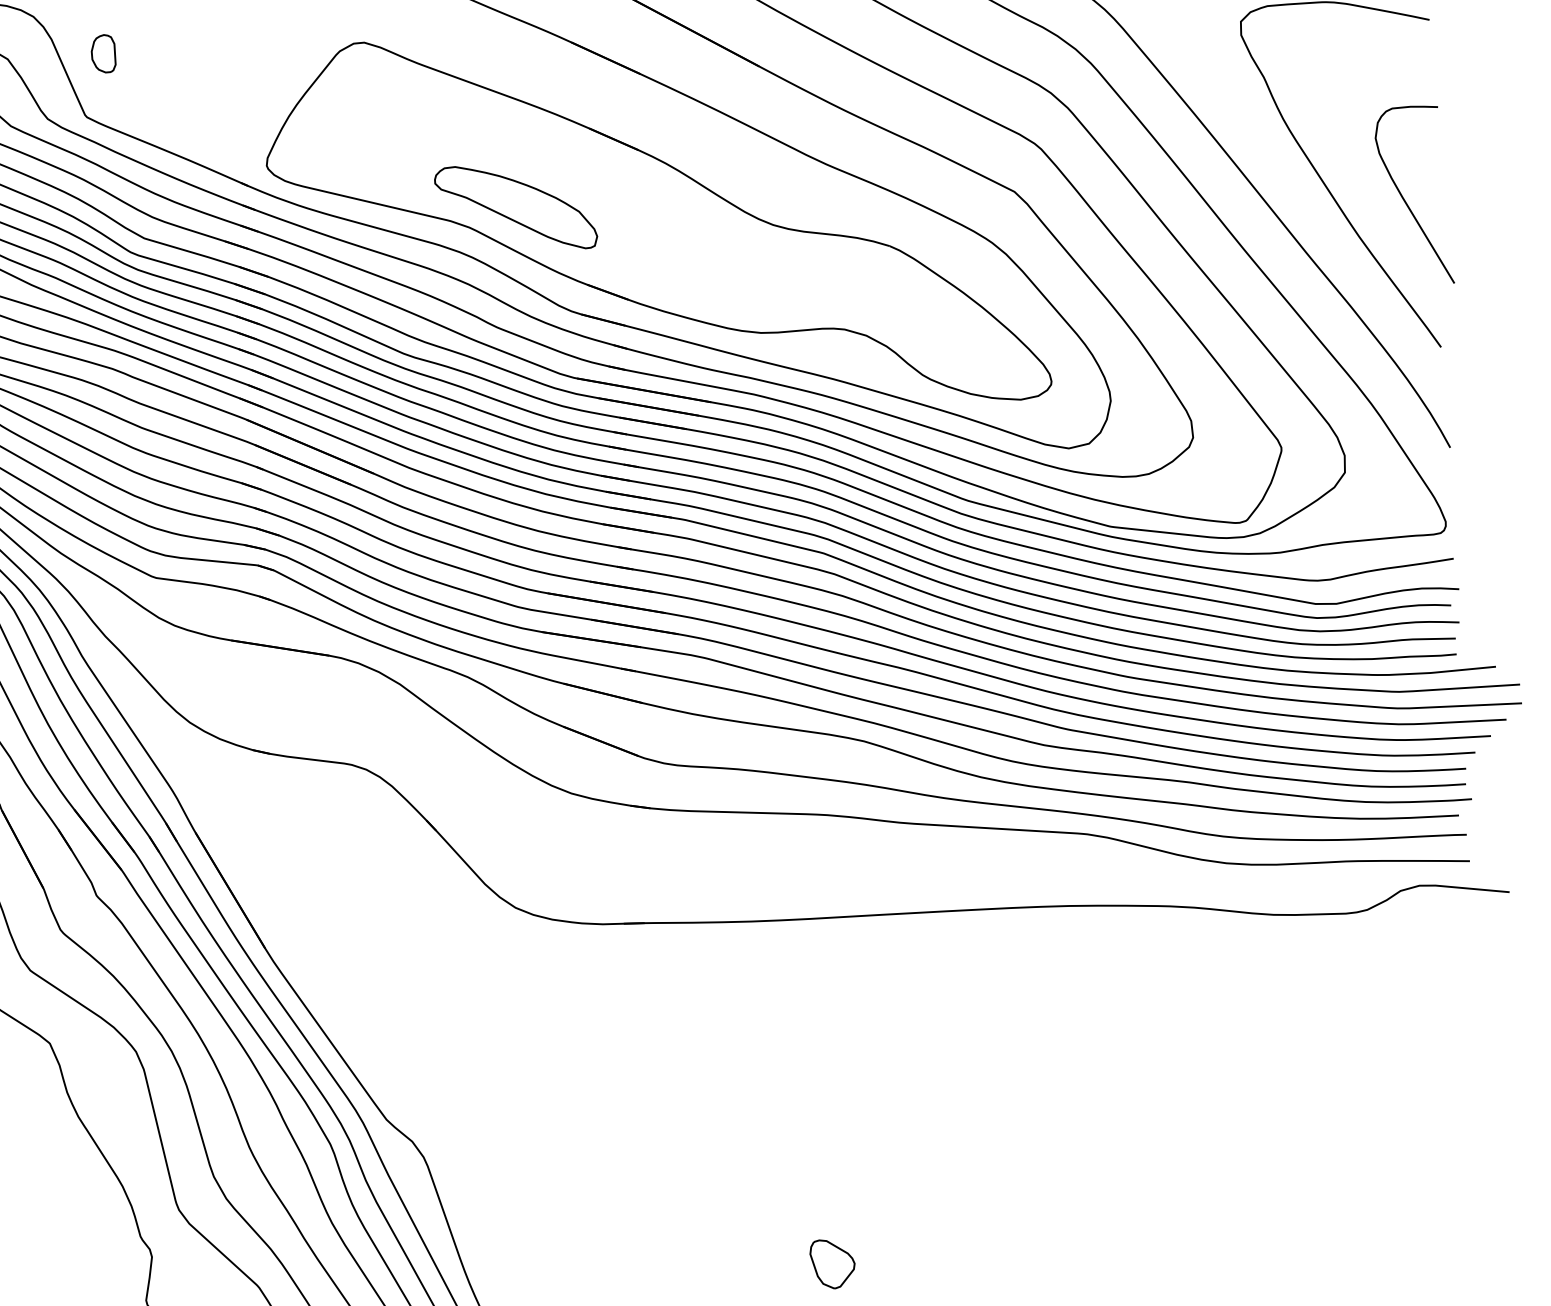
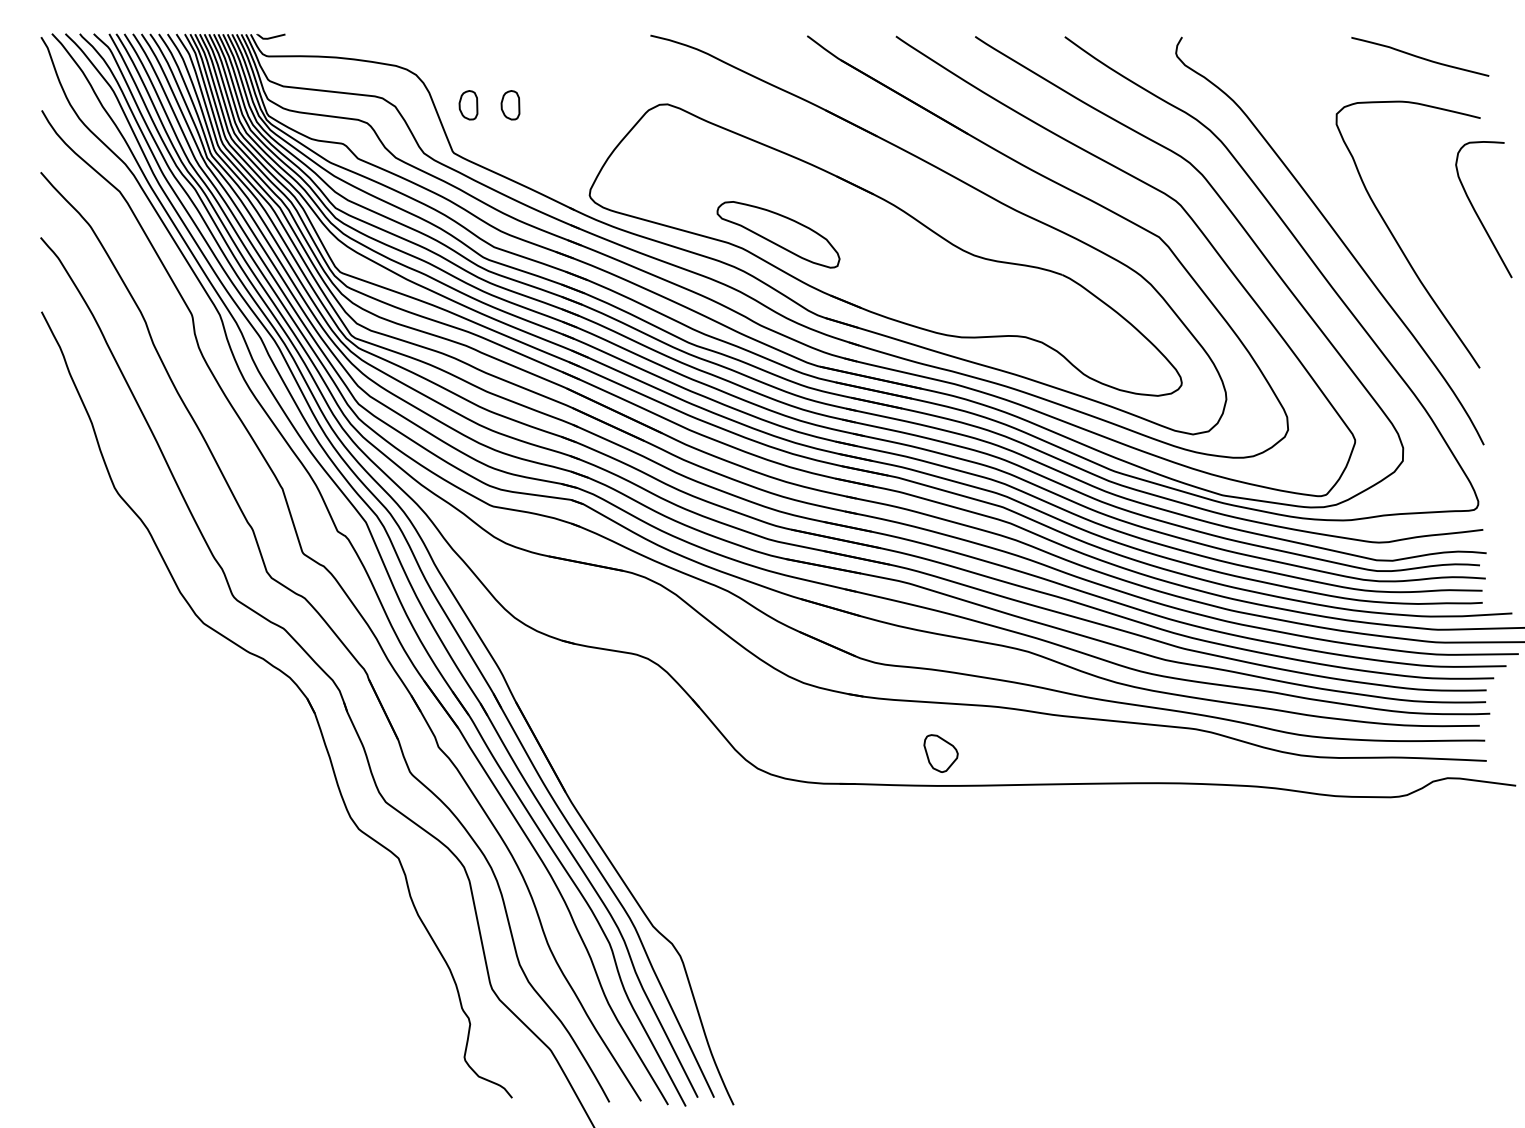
part: (158, 52) -> (510, 105), added
curve: (1406, 200) -> (1477, 213), moved
part: (831, 1264) -> (940, 753), moved

